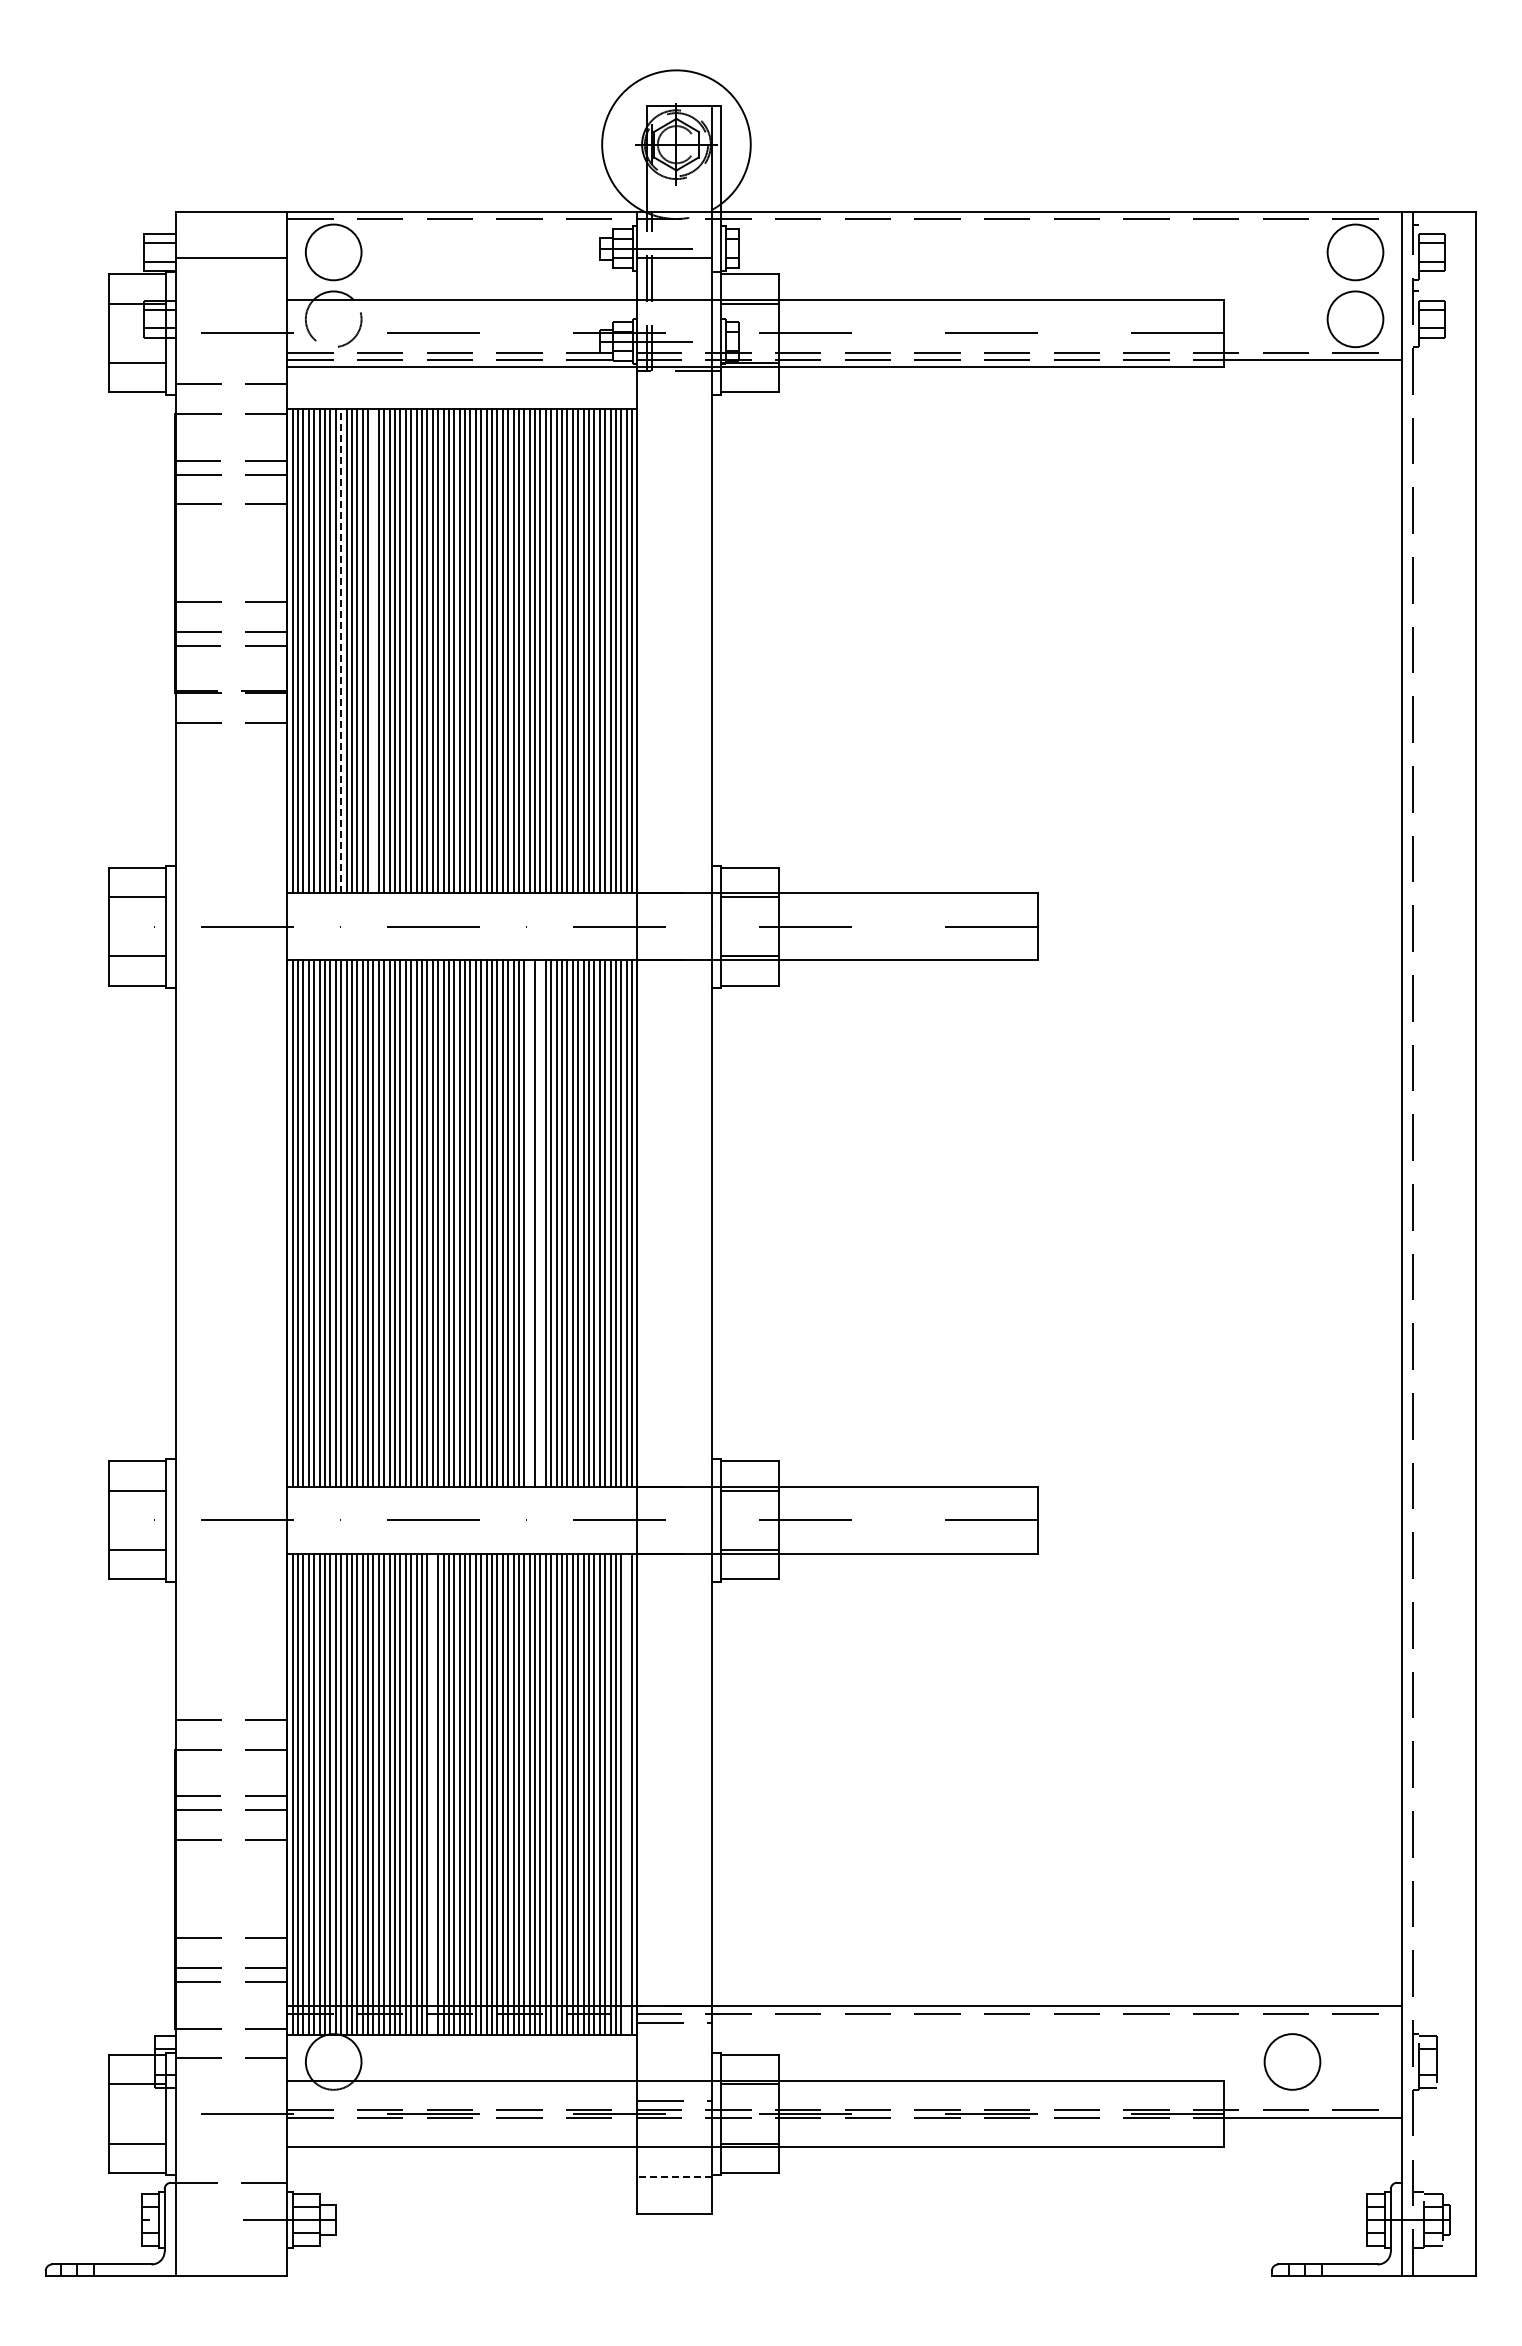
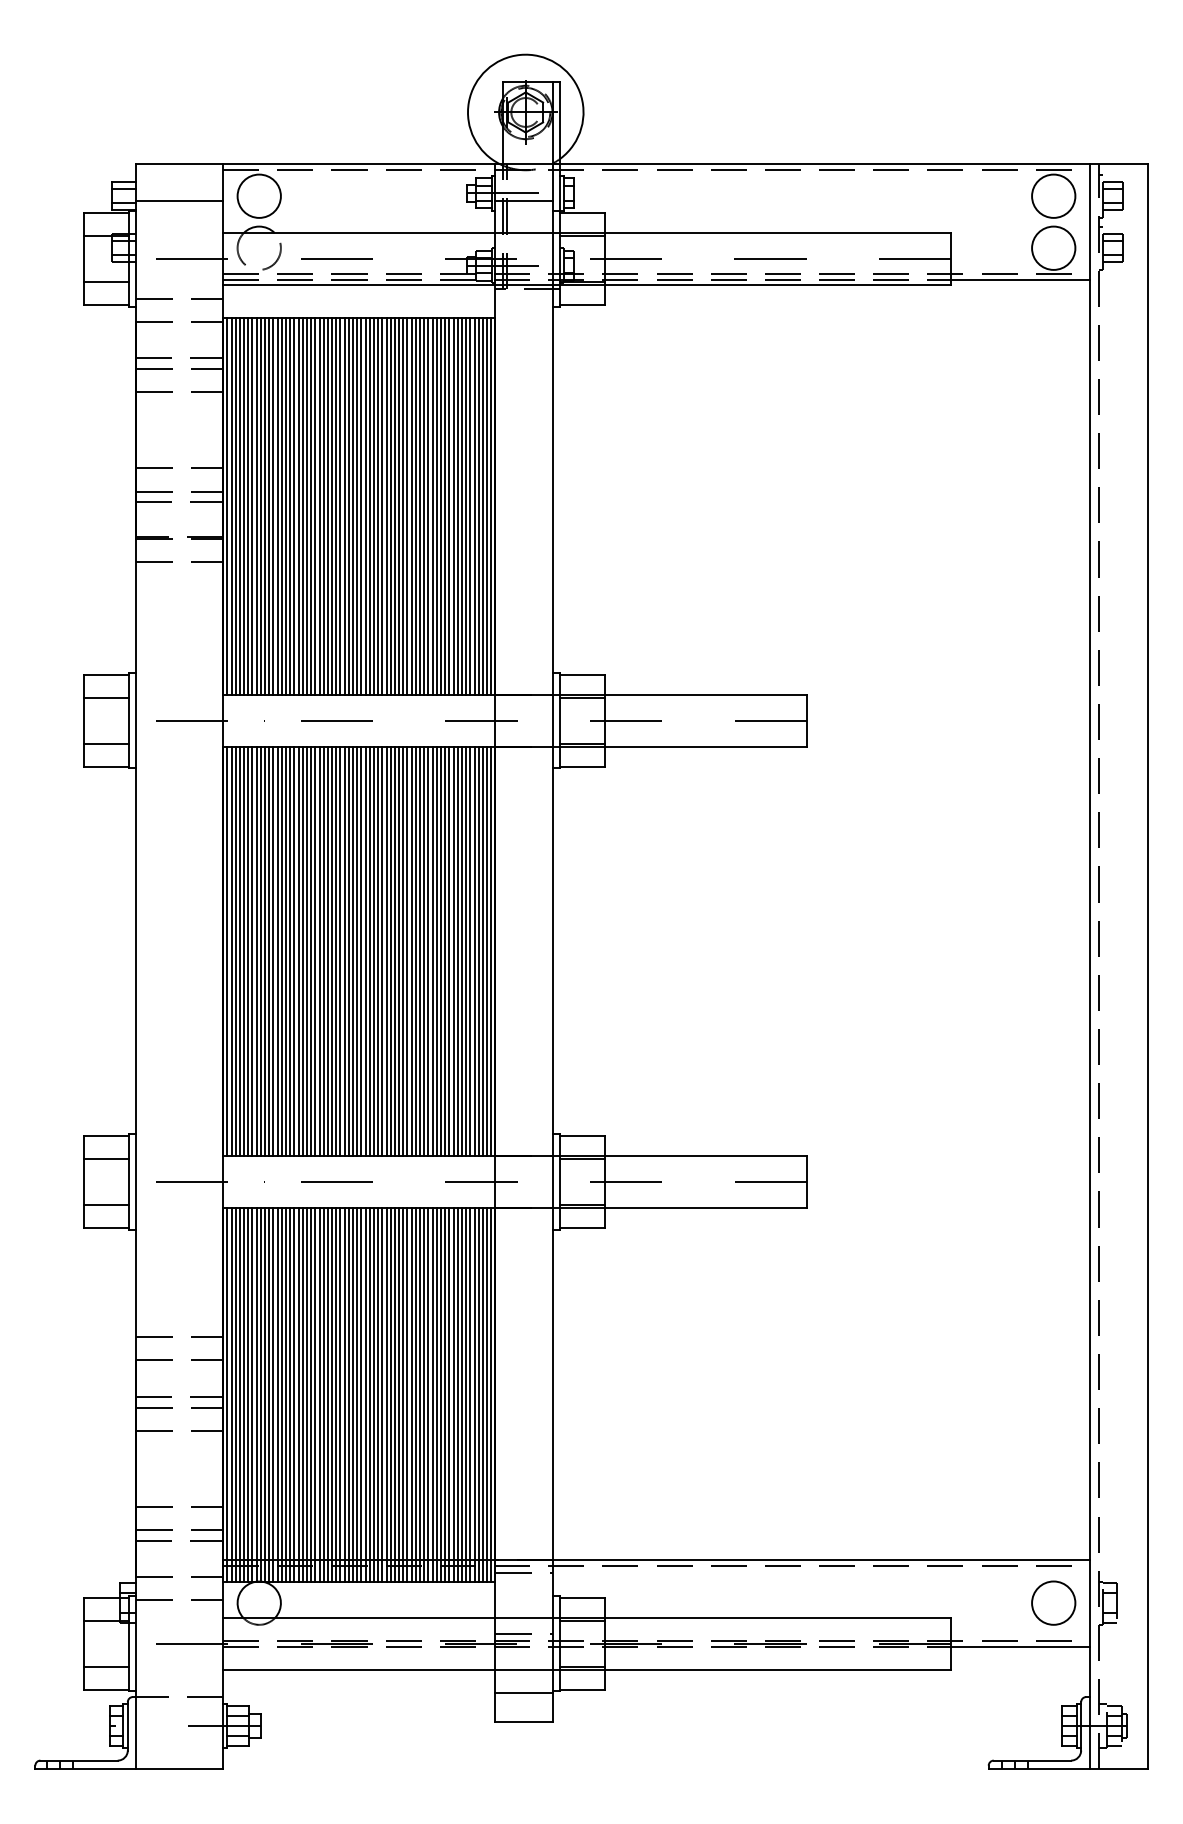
line: (341, 651) -> (265, 506), dashed -> solid
line: (373, 651) -> (290, 506), added
line: (529, 1223) -> (411, 951), added
line: (540, 1223) -> (420, 951), added
line: (432, 1794) -> (336, 1395), added
line: (626, 1794) -> (486, 1395), added
circle: (1292, 2061) -> (1053, 1602), moved
line: (674, 2177) -> (524, 1692), dashed -> solid

